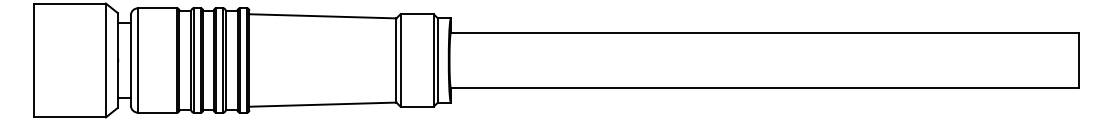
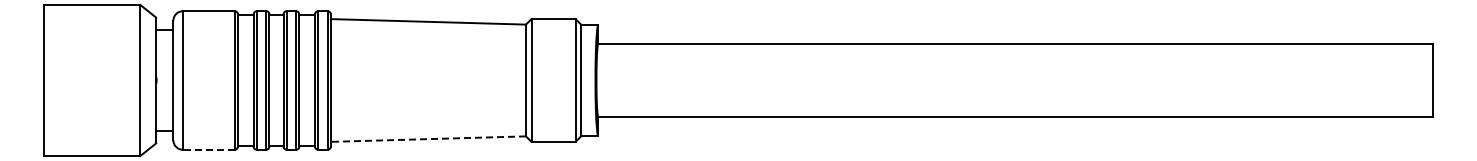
line: (323, 104) -> (428, 139), solid -> dashed
line: (157, 112) -> (208, 149), solid -> dashed

